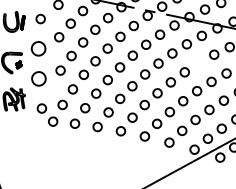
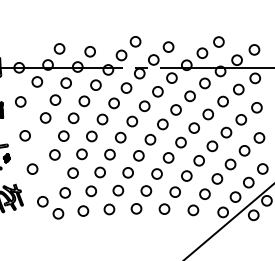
circle: (37, 48) -> (24, 135), size x0.62
circle: (198, 62) -> (207, 114), added
circle: (38, 78) -> (32, 168), size x0.62

